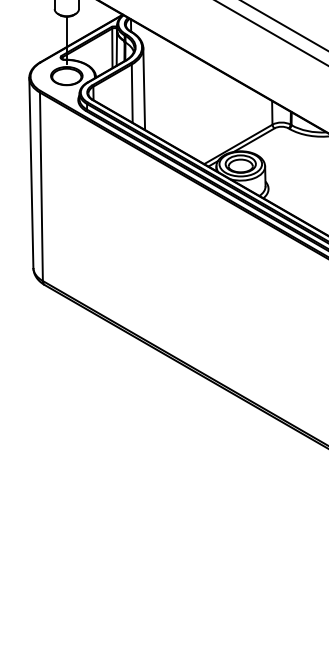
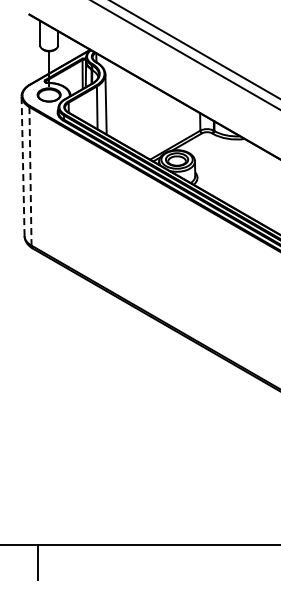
line: (31, 173) -> (23, 166), solid -> dashed
line: (41, 187) -> (30, 176), solid -> dashed

